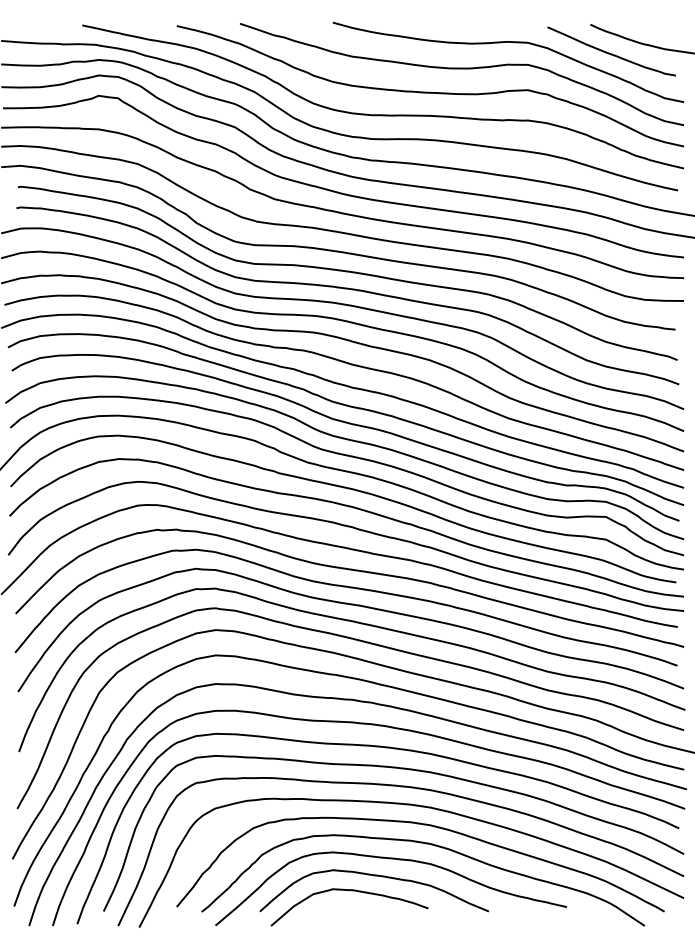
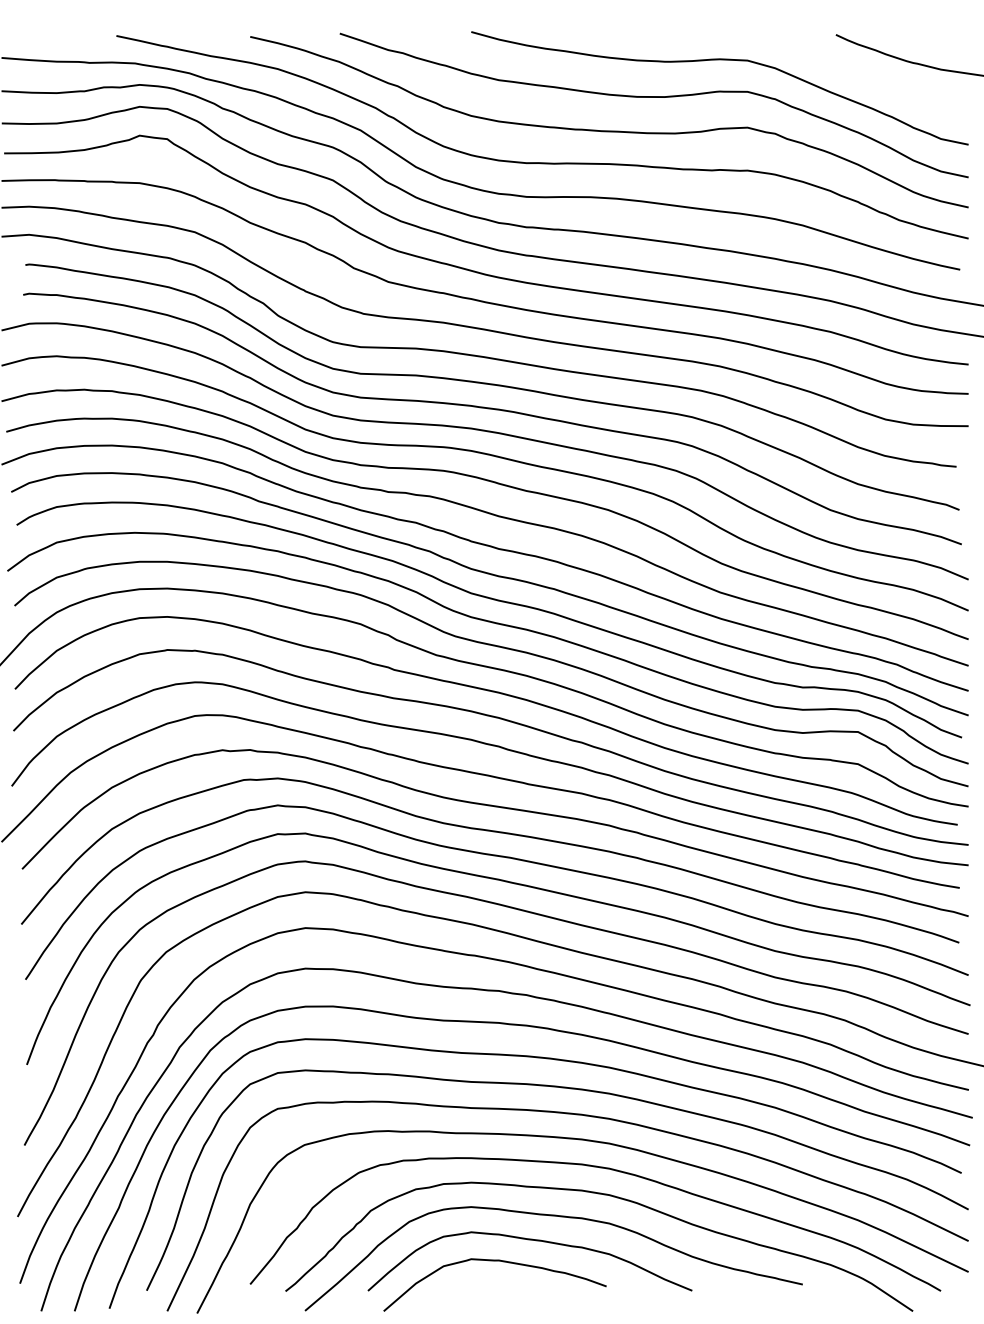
curve: (611, 53) -> (865, 75), removed

